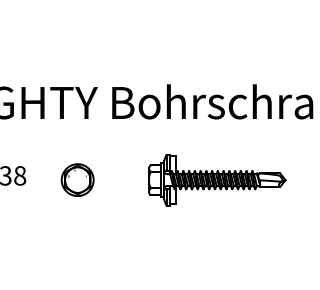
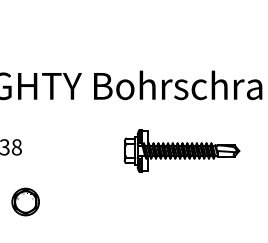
part: (77, 179) -> (25, 201), moved

